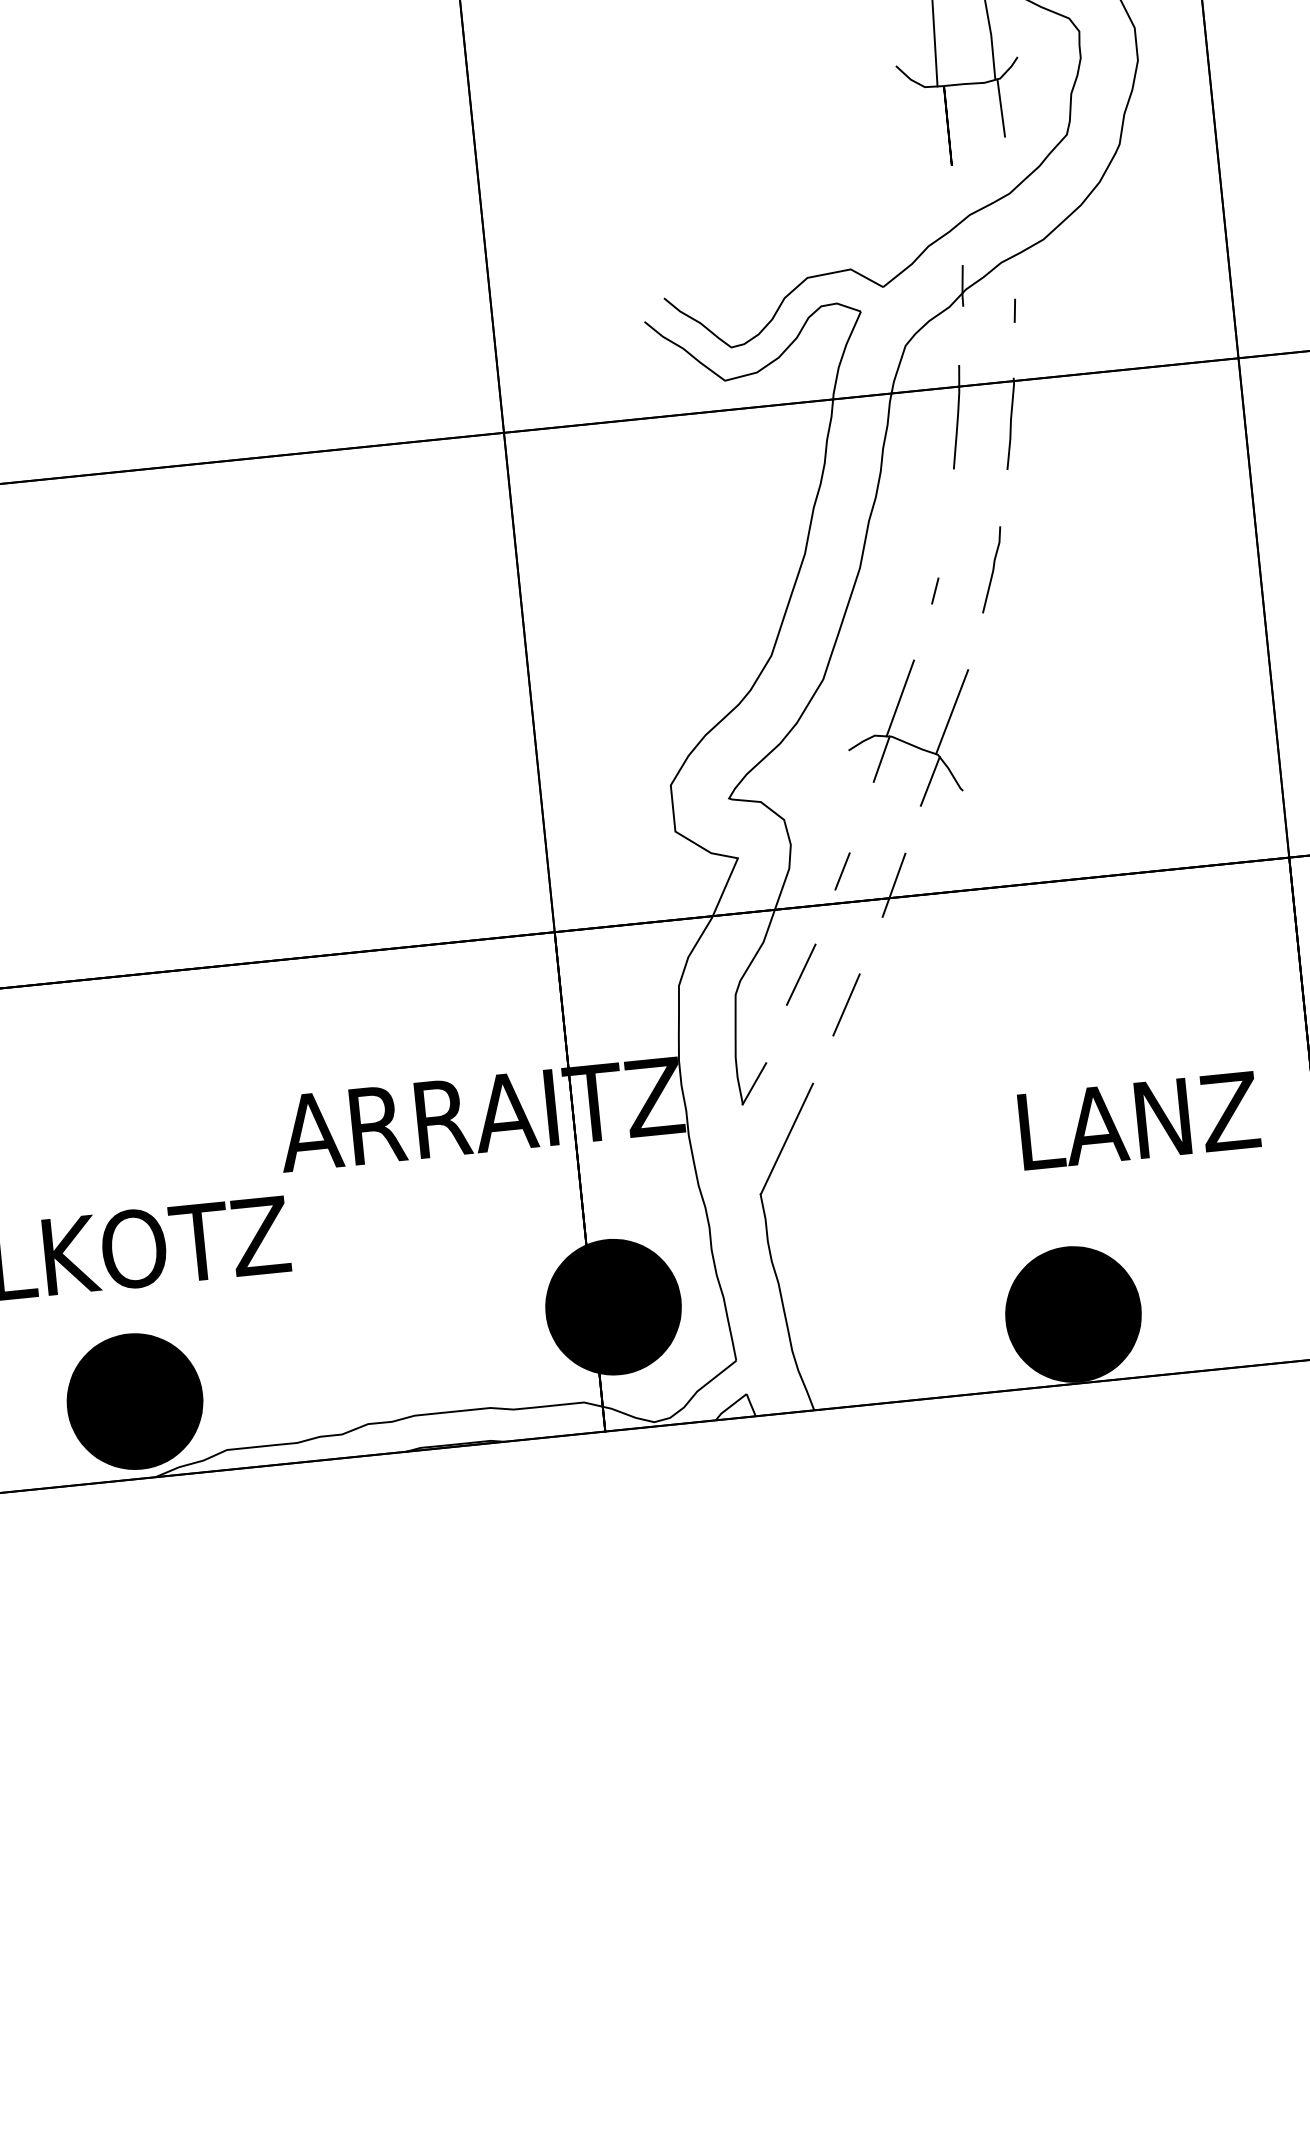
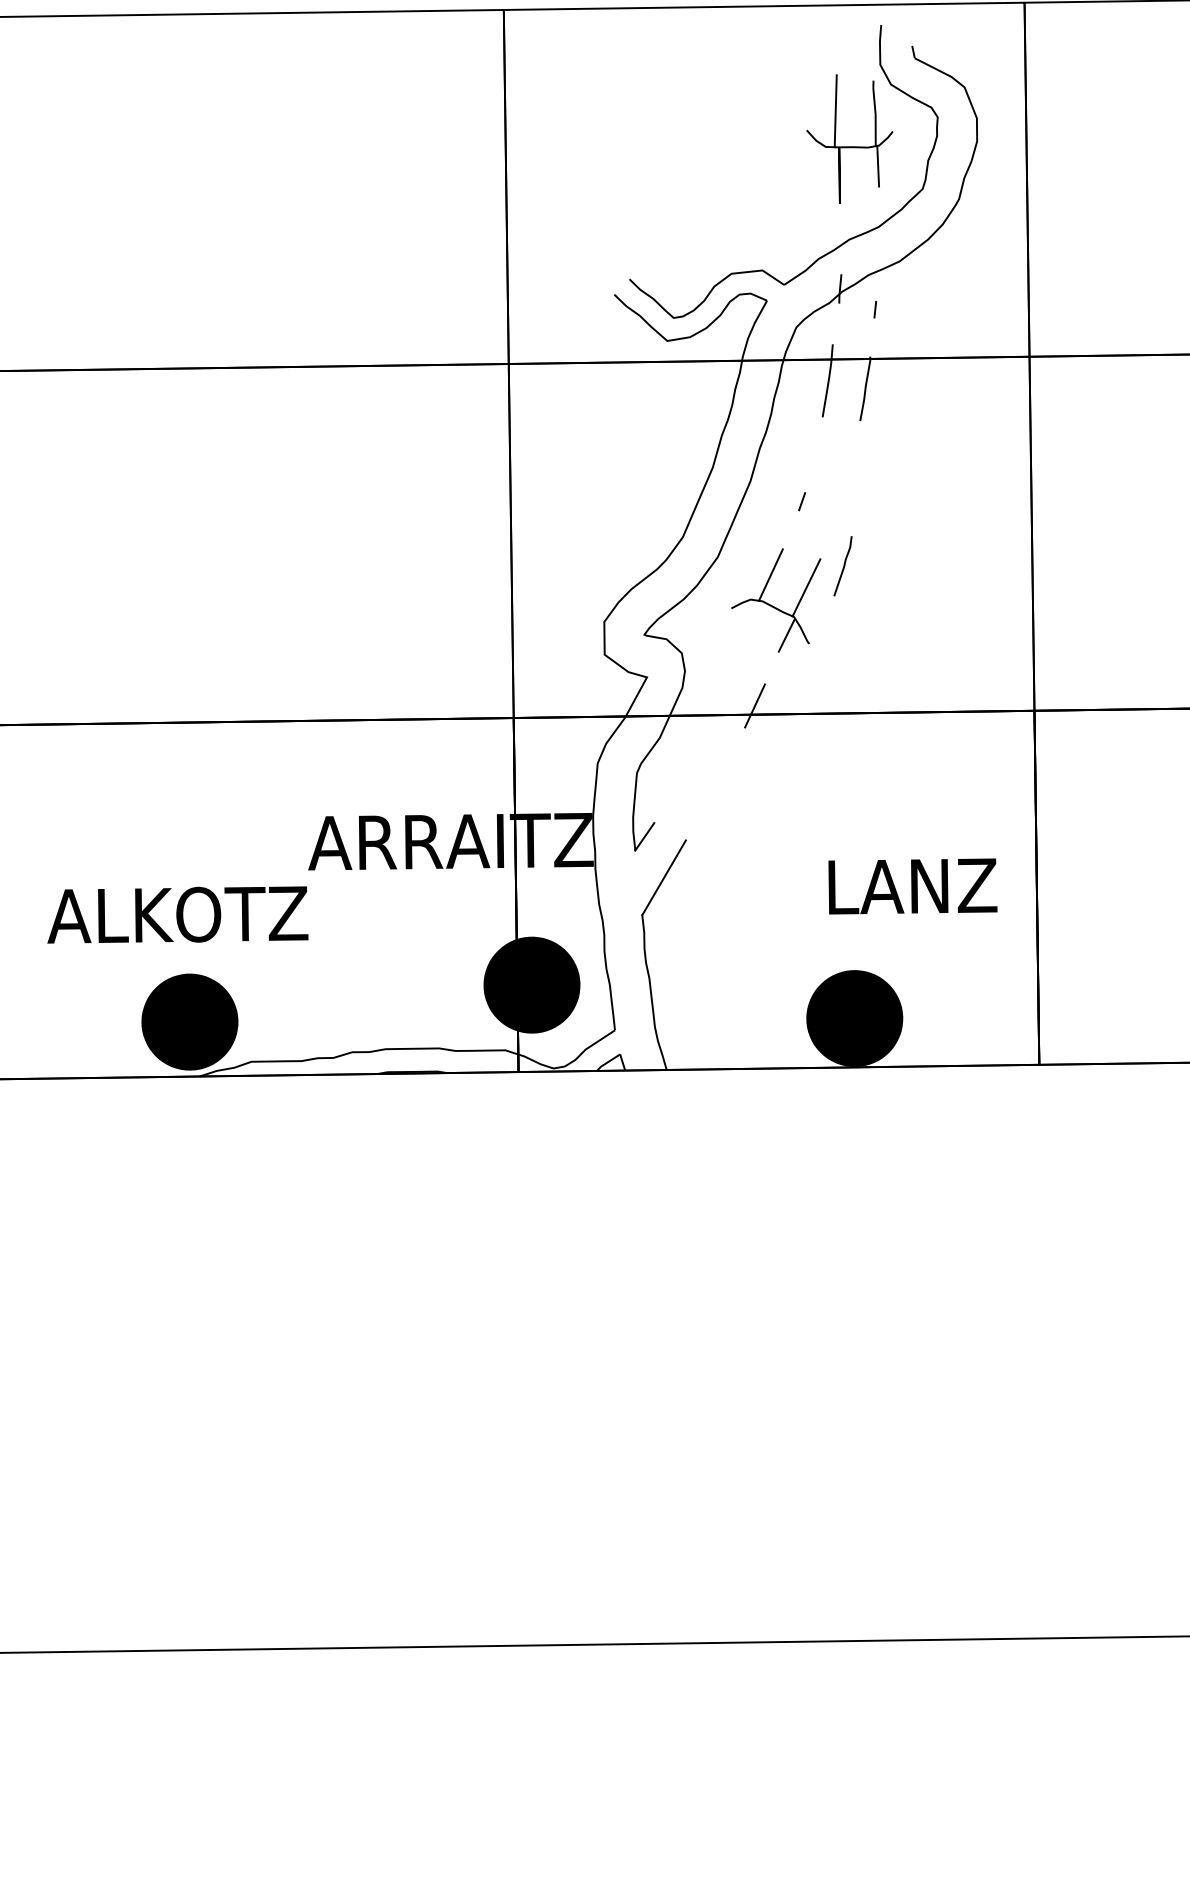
line: (992, 570) -> (843, 566), moved
line: (882, 759) -> (754, 616), removed
line: (842, 870) -> (719, 692), removed
line: (801, 973) -> (684, 762), removed
line: (846, 1004) -> (714, 786), removed

